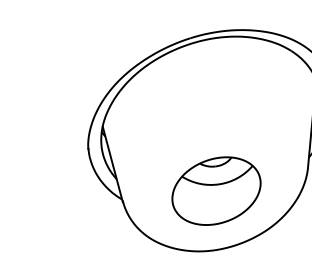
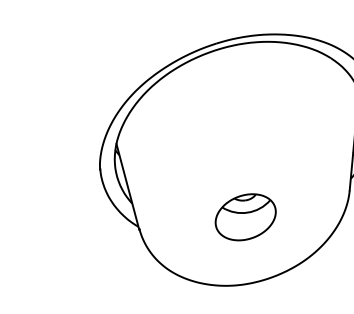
part: (216, 190) -> (245, 216), size x0.6

